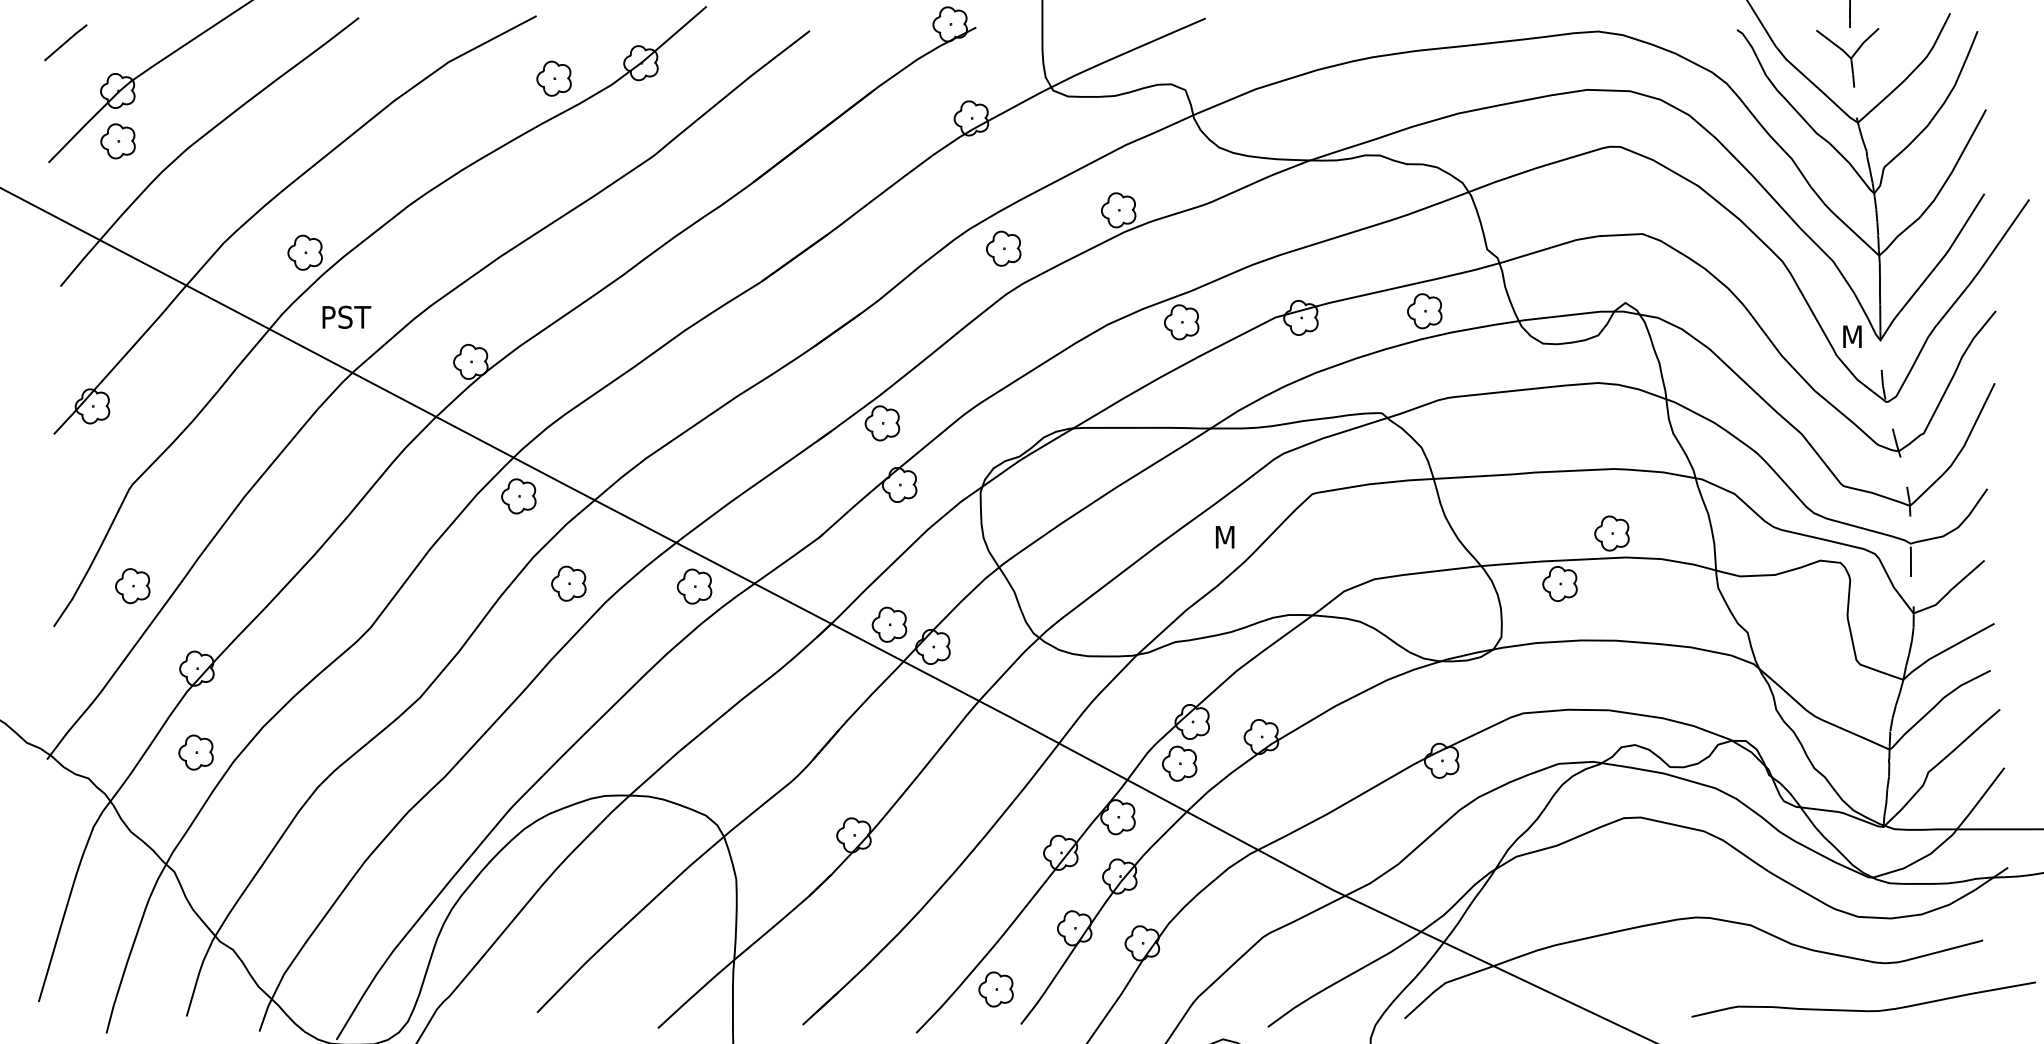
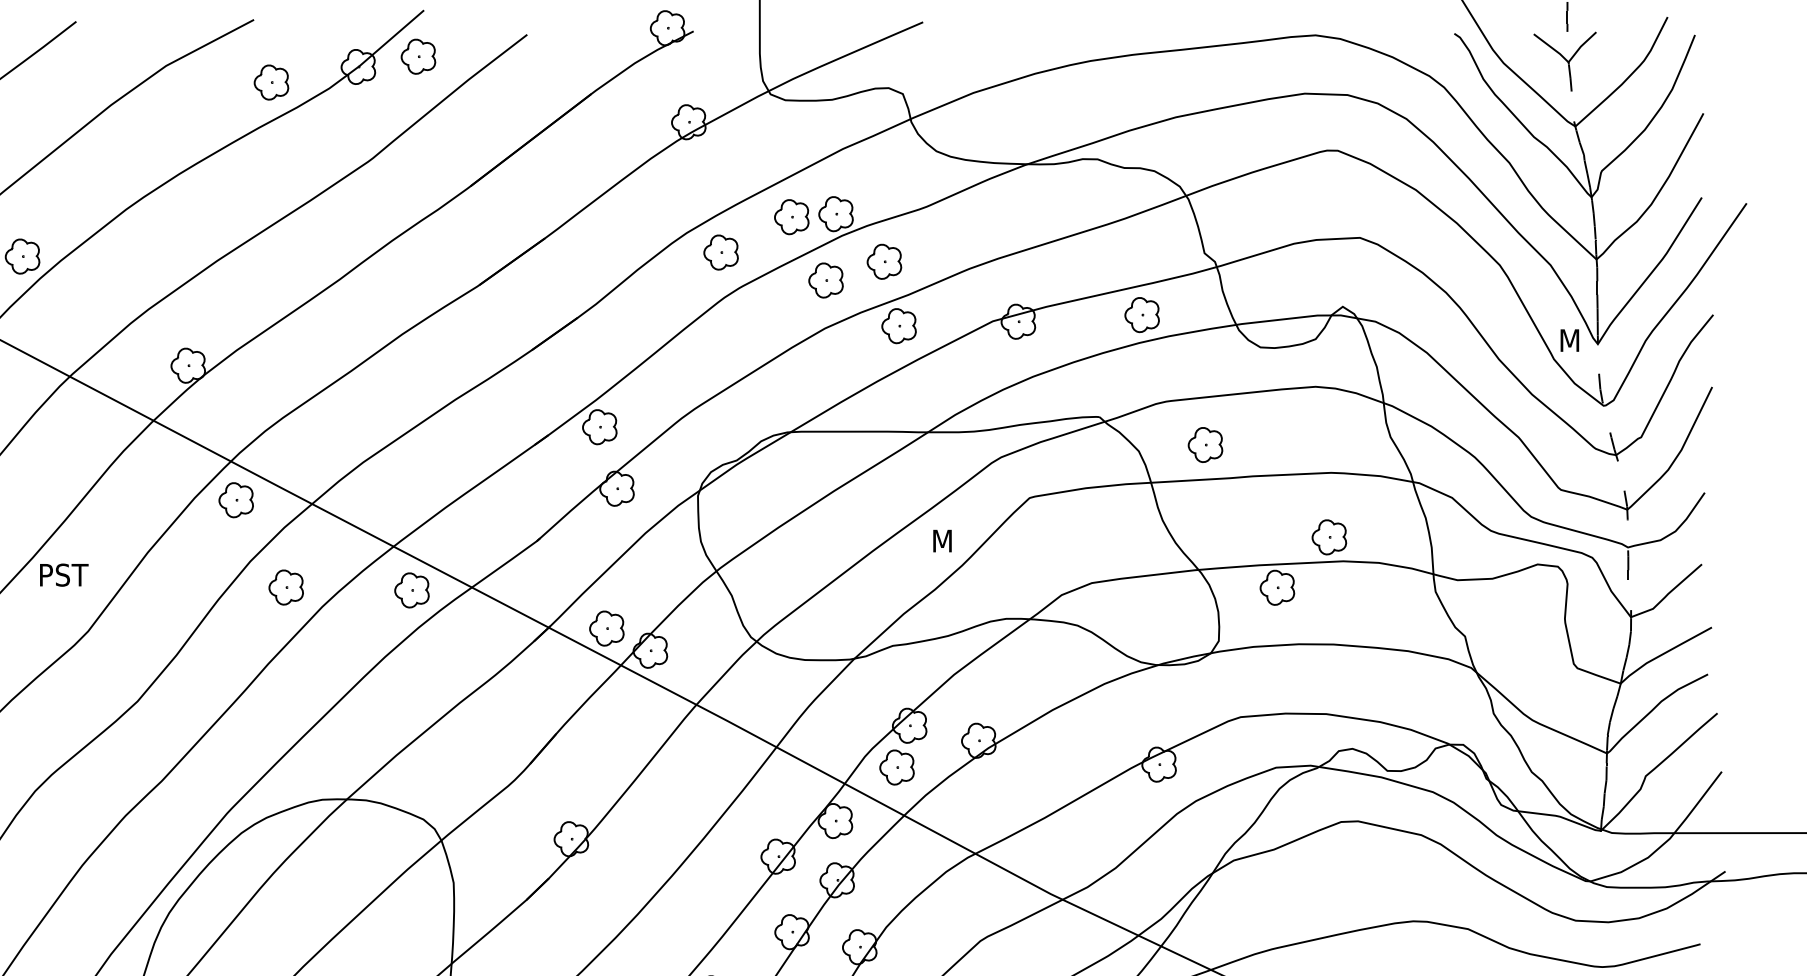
part: (700, 52) -> (417, 56), added
part: (1074, 213) -> (791, 217), added
part: (1166, 257) -> (883, 261), added
part: (1108, 276) -> (825, 280), added
text: (346, 316) -> (63, 574), moved
part: (1487, 441) -> (1204, 445), added

